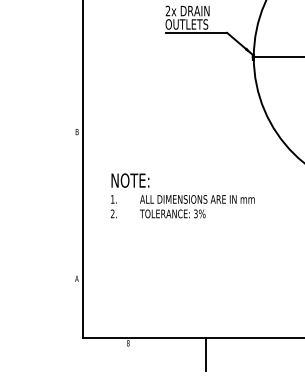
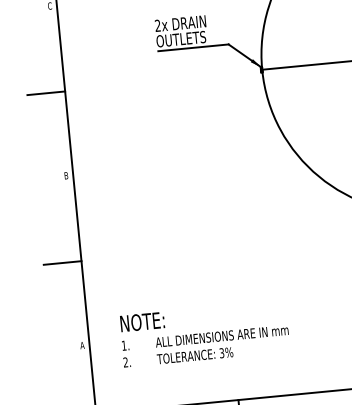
line: (66, 59) -> (45, 93), added
text: (182, 195) -> (204, 333), moved
line: (66, 206) -> (62, 263), added

